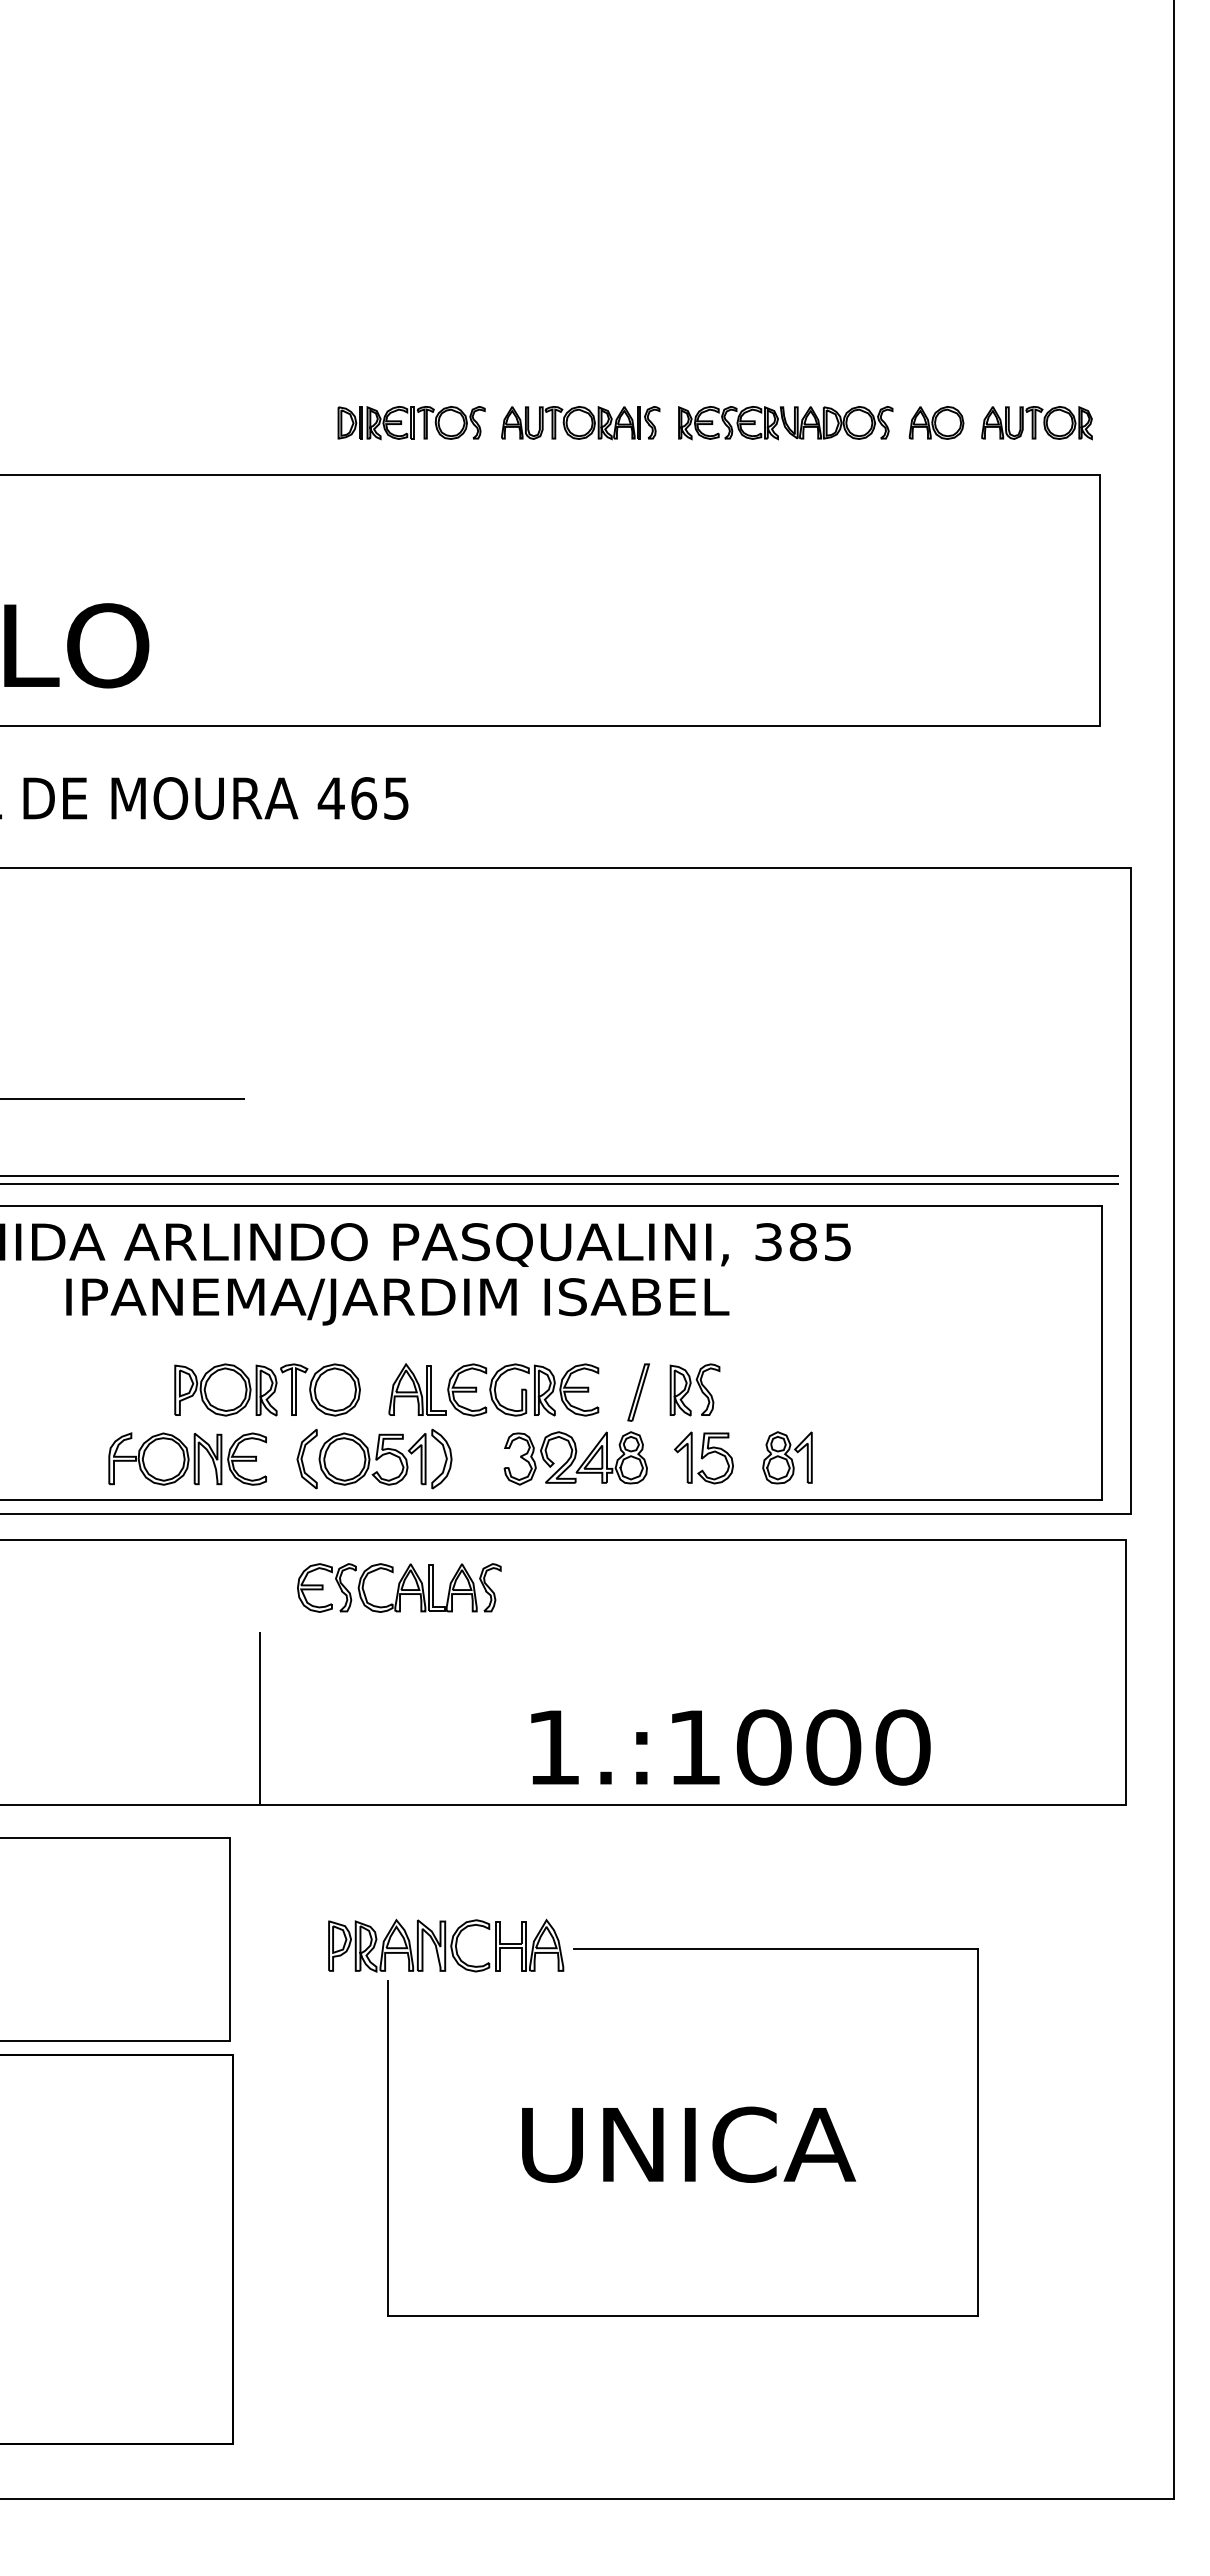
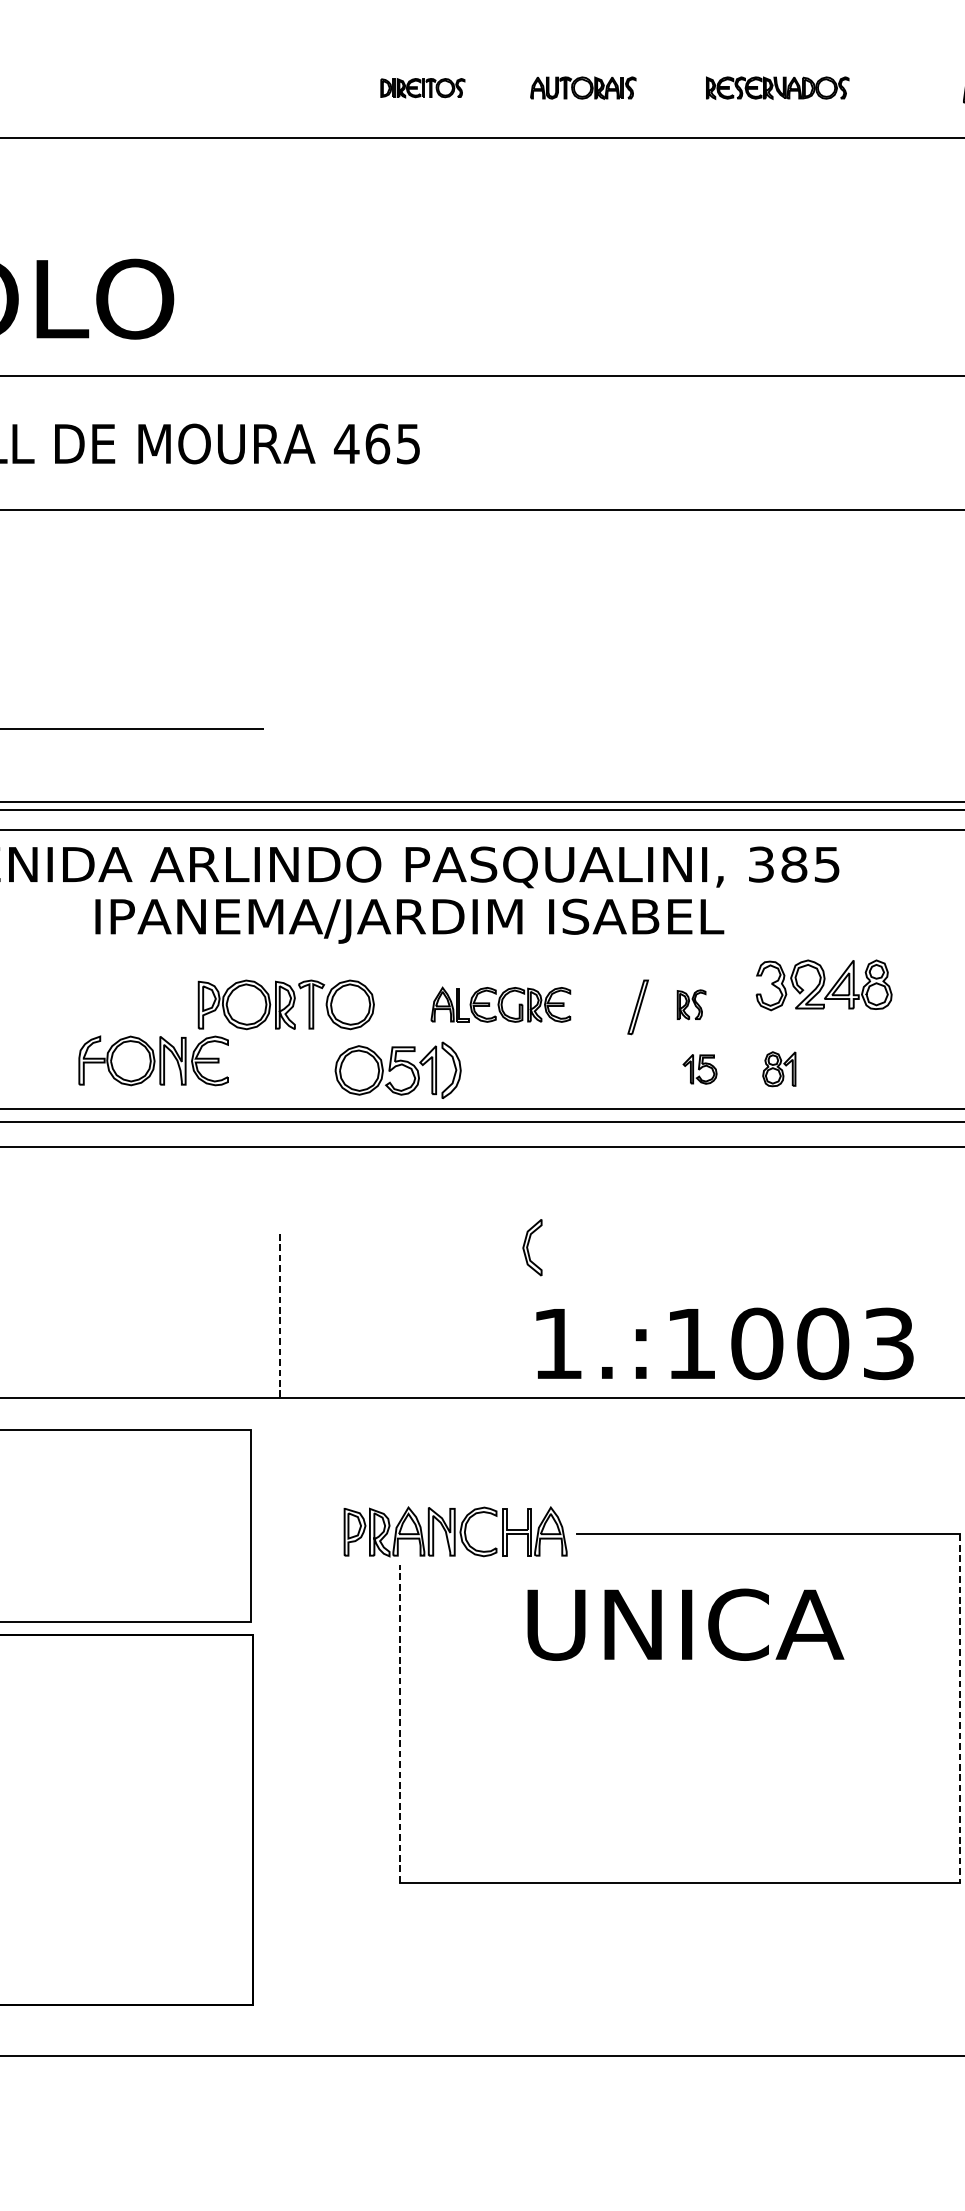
part: (936, 422) -> (920, 87), removed
part: (411, 423) -> (422, 88), size x0.6
part: (580, 423) -> (583, 88), size x0.7
part: (785, 423) -> (777, 88), size x0.7
part: (493, 1389) -> (500, 1004), size x0.7
part: (694, 1389) -> (691, 1004), size x0.6
part: (703, 1457) -> (699, 1068), size x0.6
part: (787, 1457) -> (779, 1068), size x0.7
part: (187, 1458) -> (153, 1060), moved
part: (306, 1458) -> (531, 1247), moved
part: (575, 1458) -> (823, 985), moved
part: (399, 1587) -> (411, 1192), removed
line: (260, 1718) -> (279, 1316), solid -> dashed
text: (902, 1747) -> (888, 1343), 1.:1000 -> 1.:1003
line: (978, 2132) -> (960, 1708), solid -> dashed
text: (689, 2144) -> (686, 1624), moved
line: (387, 2147) -> (400, 1723), solid -> dashed

